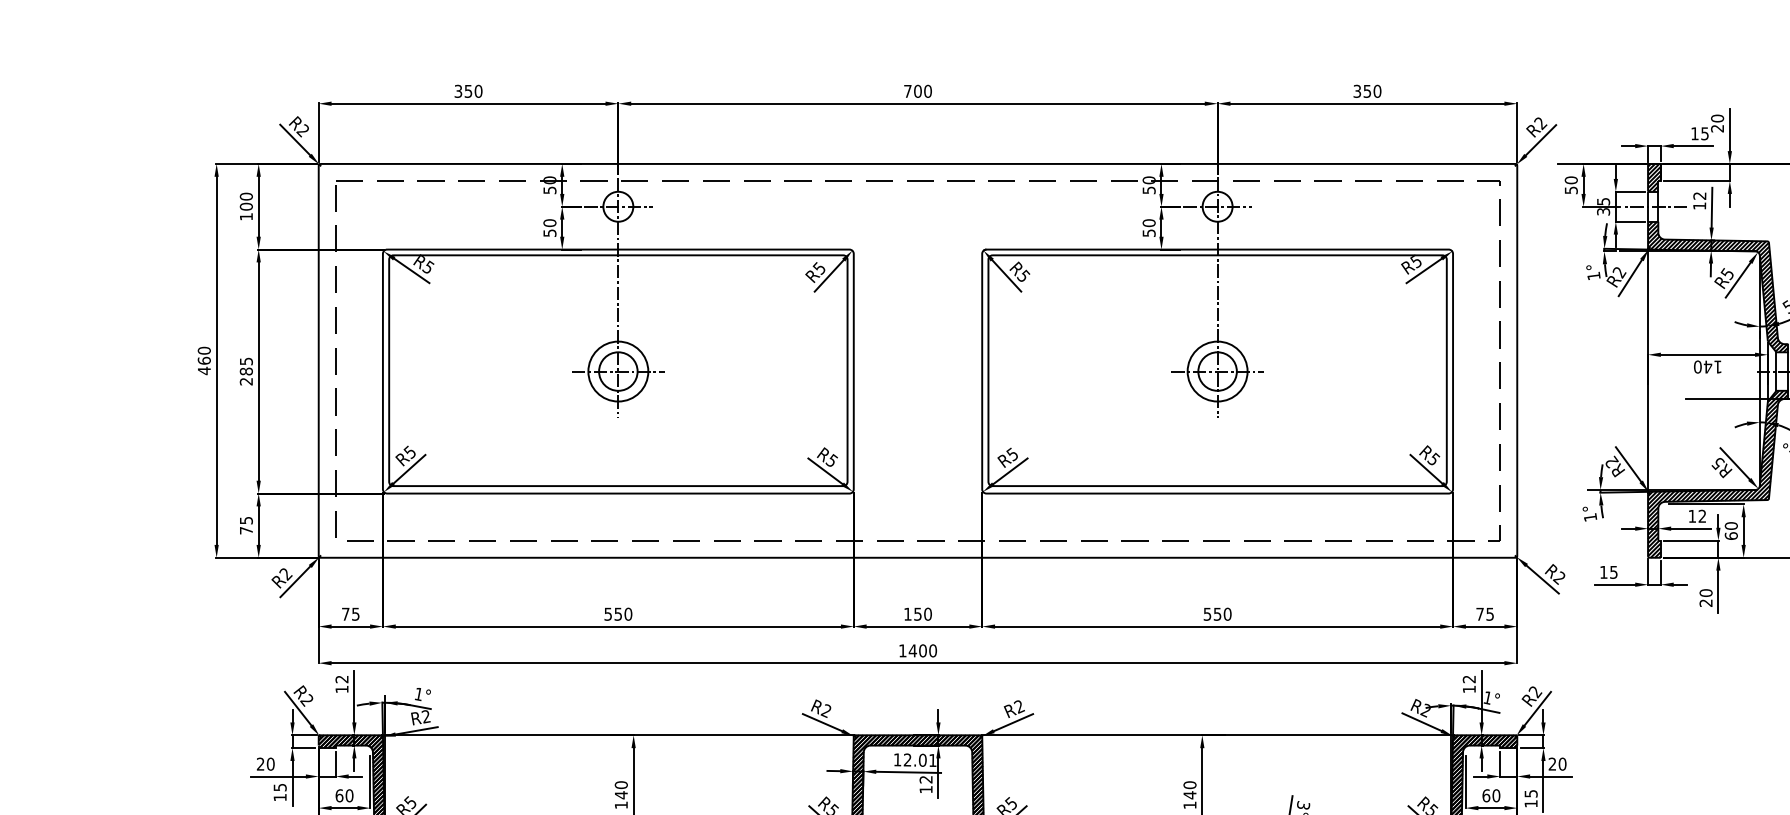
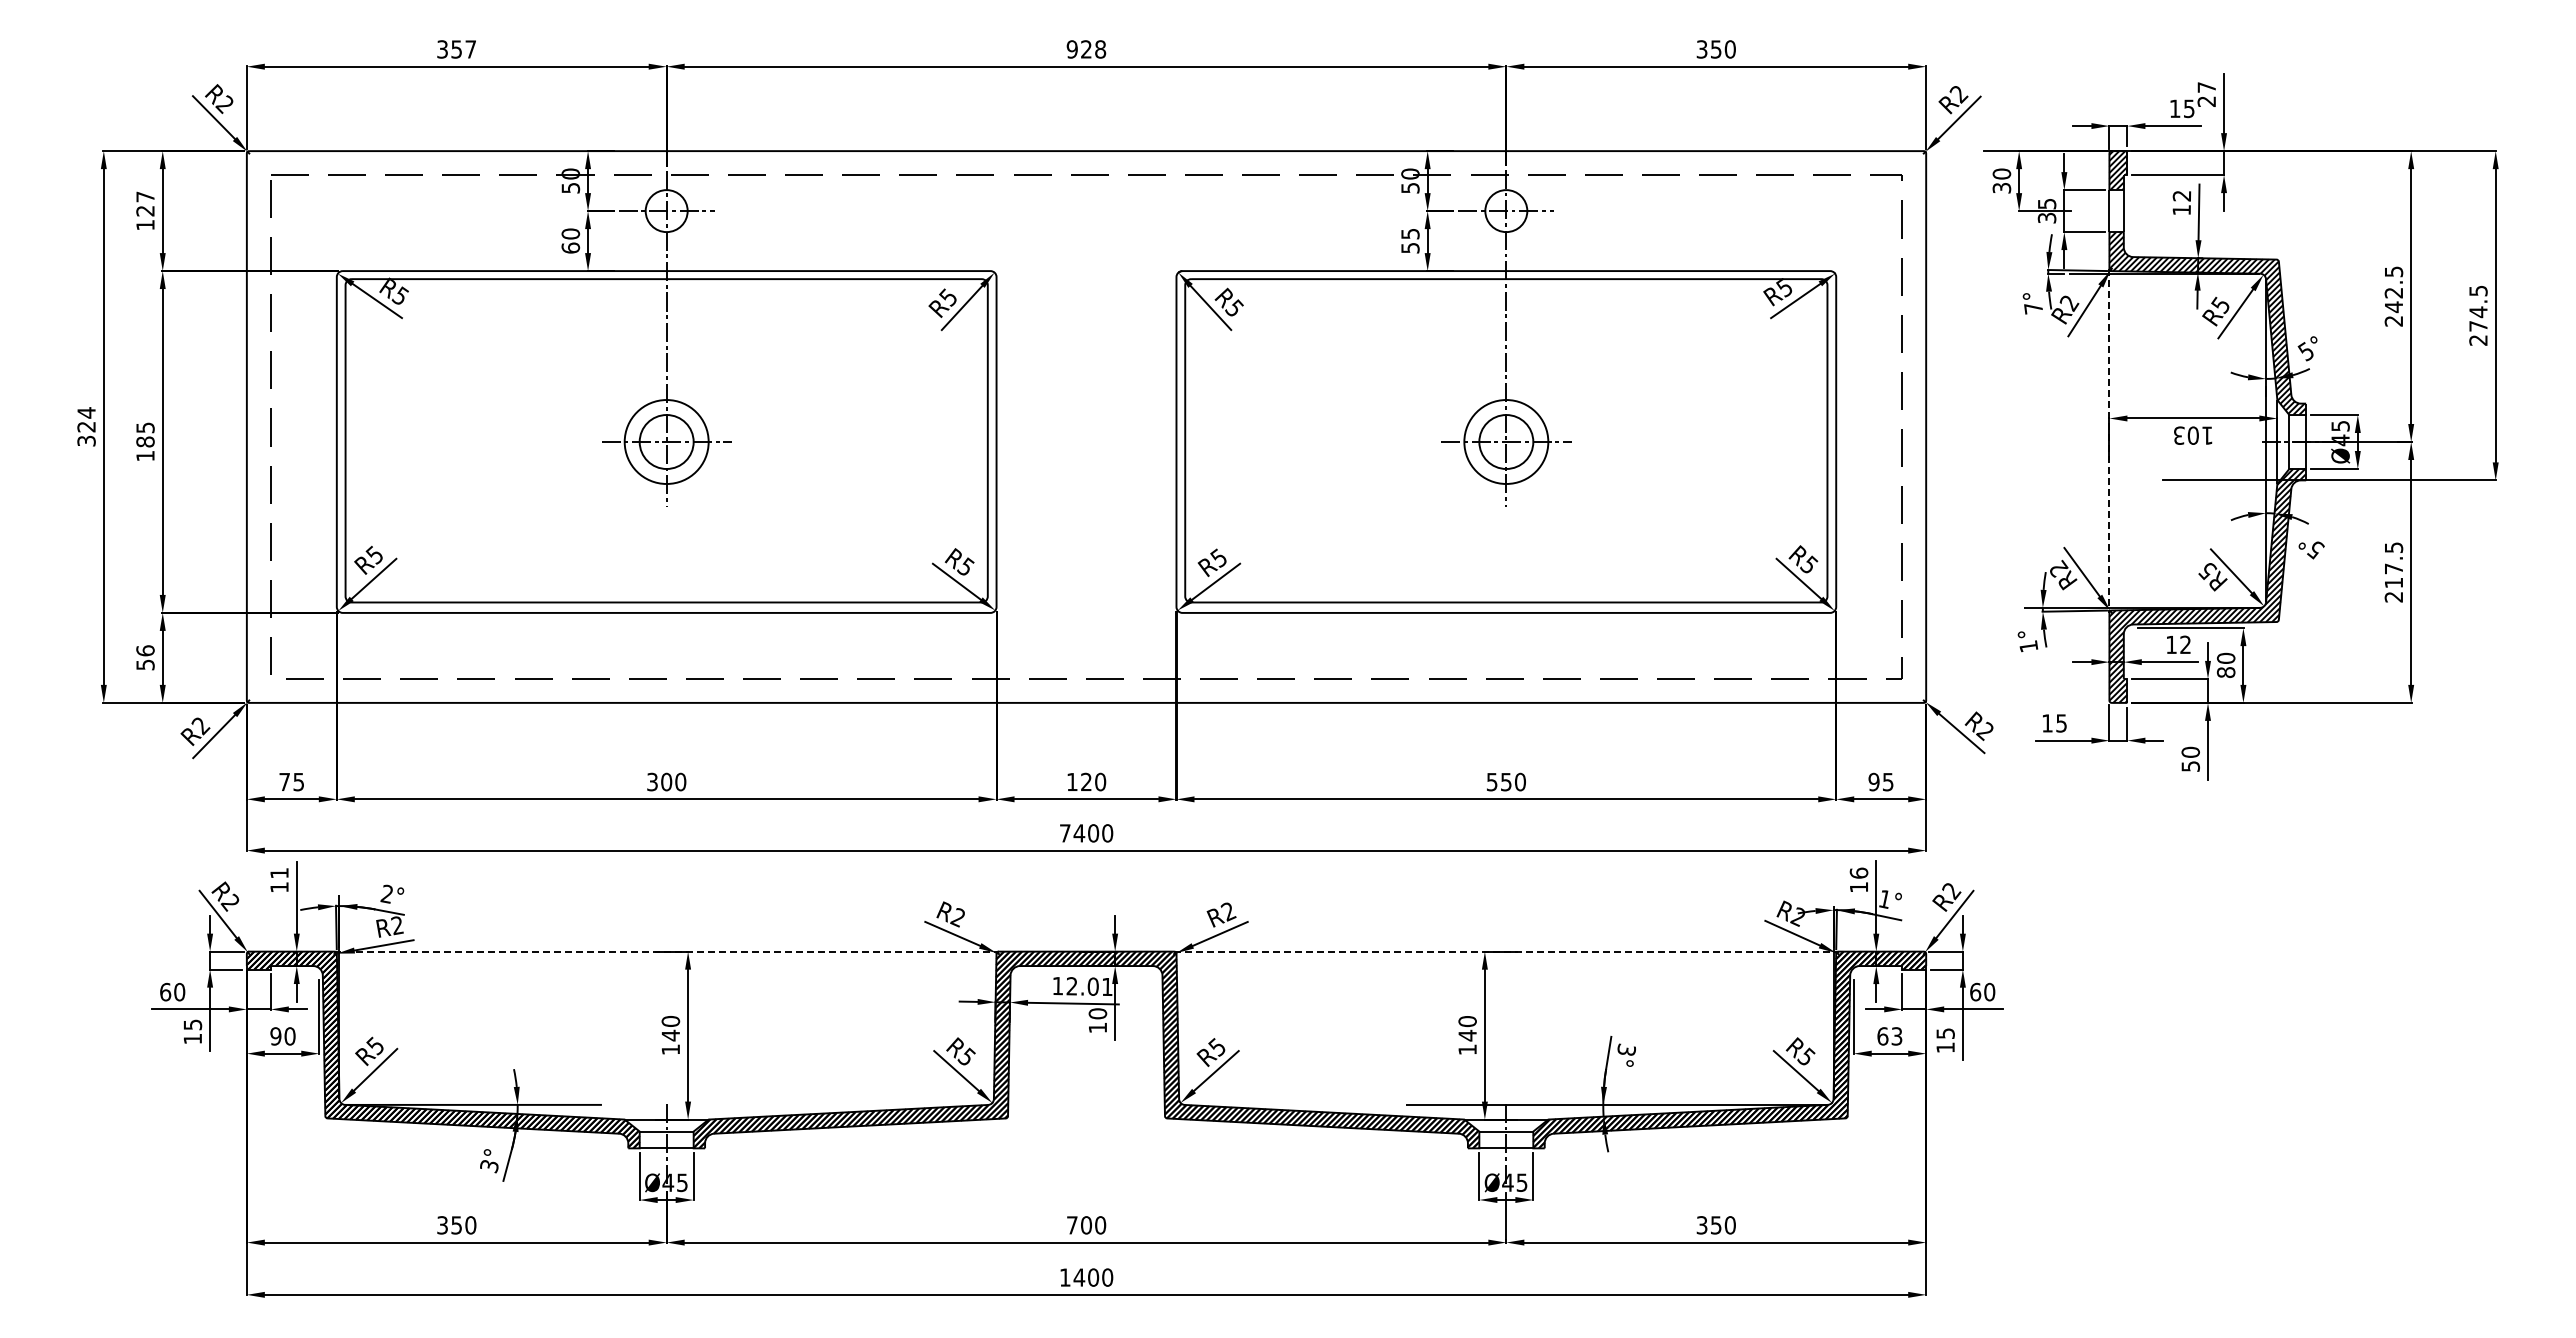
text: (478, 91) -> (470, 49), 350 -> 357
text: (917, 91) -> (1086, 49), 700 -> 928
text: (1717, 118) -> (2206, 87), 20 -> 27
text: (1571, 189) -> (2001, 187), 50 -> 30
text: (246, 201) -> (145, 203), 100 -> 127
line: (1655, 207) -> (2119, 211), removed
text: (1149, 222) -> (1410, 233), 50 -> 55
text: (549, 232) -> (570, 247), 50 -> 60
text: (1593, 276) -> (2033, 308), 1° -> 7°
text: (204, 361) -> (86, 427), 460 -> 324
text: (1703, 366) -> (2186, 435), 140 -> 103
line: (1648, 371) -> (2109, 441), solid -> dashed
text: (246, 381) -> (145, 456), 285 -> 185
text: (246, 525) -> (145, 657), 75 -> 56
text: (1730, 536) -> (2225, 672), 60 -> 80
text: (1705, 603) -> (2190, 766), 20 -> 50
text: (613, 613) -> (659, 781), 550 -> 300
text: (917, 613) -> (1086, 781), 150 -> 120
text: (1479, 613) -> (1873, 781), 75 -> 95
text: (902, 650) -> (1065, 833), 1400 -> 7400
text: (1468, 678) -> (1858, 872), 12 -> 16
text: (342, 679) -> (279, 873), 12 -> 11
text: (418, 693) -> (386, 893), 1° -> 2°
line: (618, 735) -> (667, 951), solid -> dashed
line: (1217, 735) -> (1506, 951), solid -> dashed
text: (260, 763) -> (165, 991), 20 -> 60
text: (1552, 763) -> (1975, 991), 20 -> 60
text: (925, 779) -> (1097, 1013), 12 -> 10
text: (339, 795) -> (275, 1036), 60 -> 90
text: (1496, 795) -> (1896, 1036), 60 -> 63

